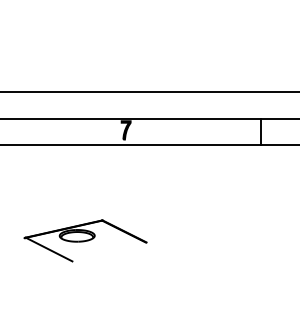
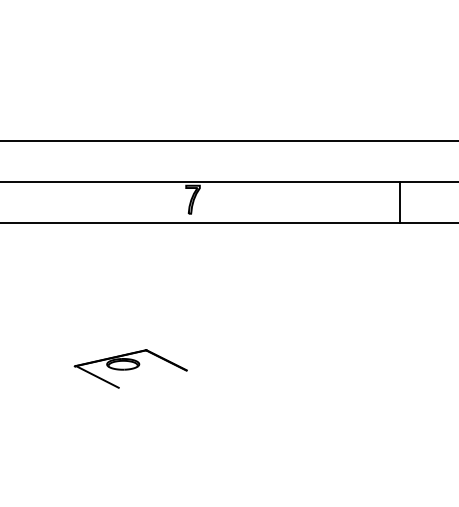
part: (85, 240) -> (130, 368), size x0.6

